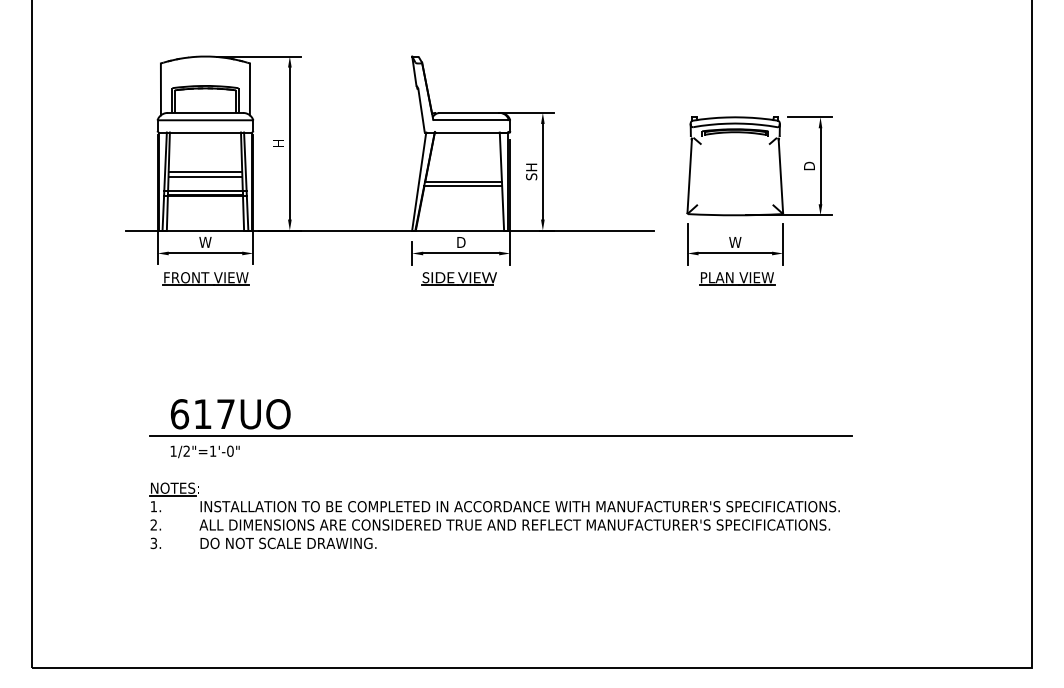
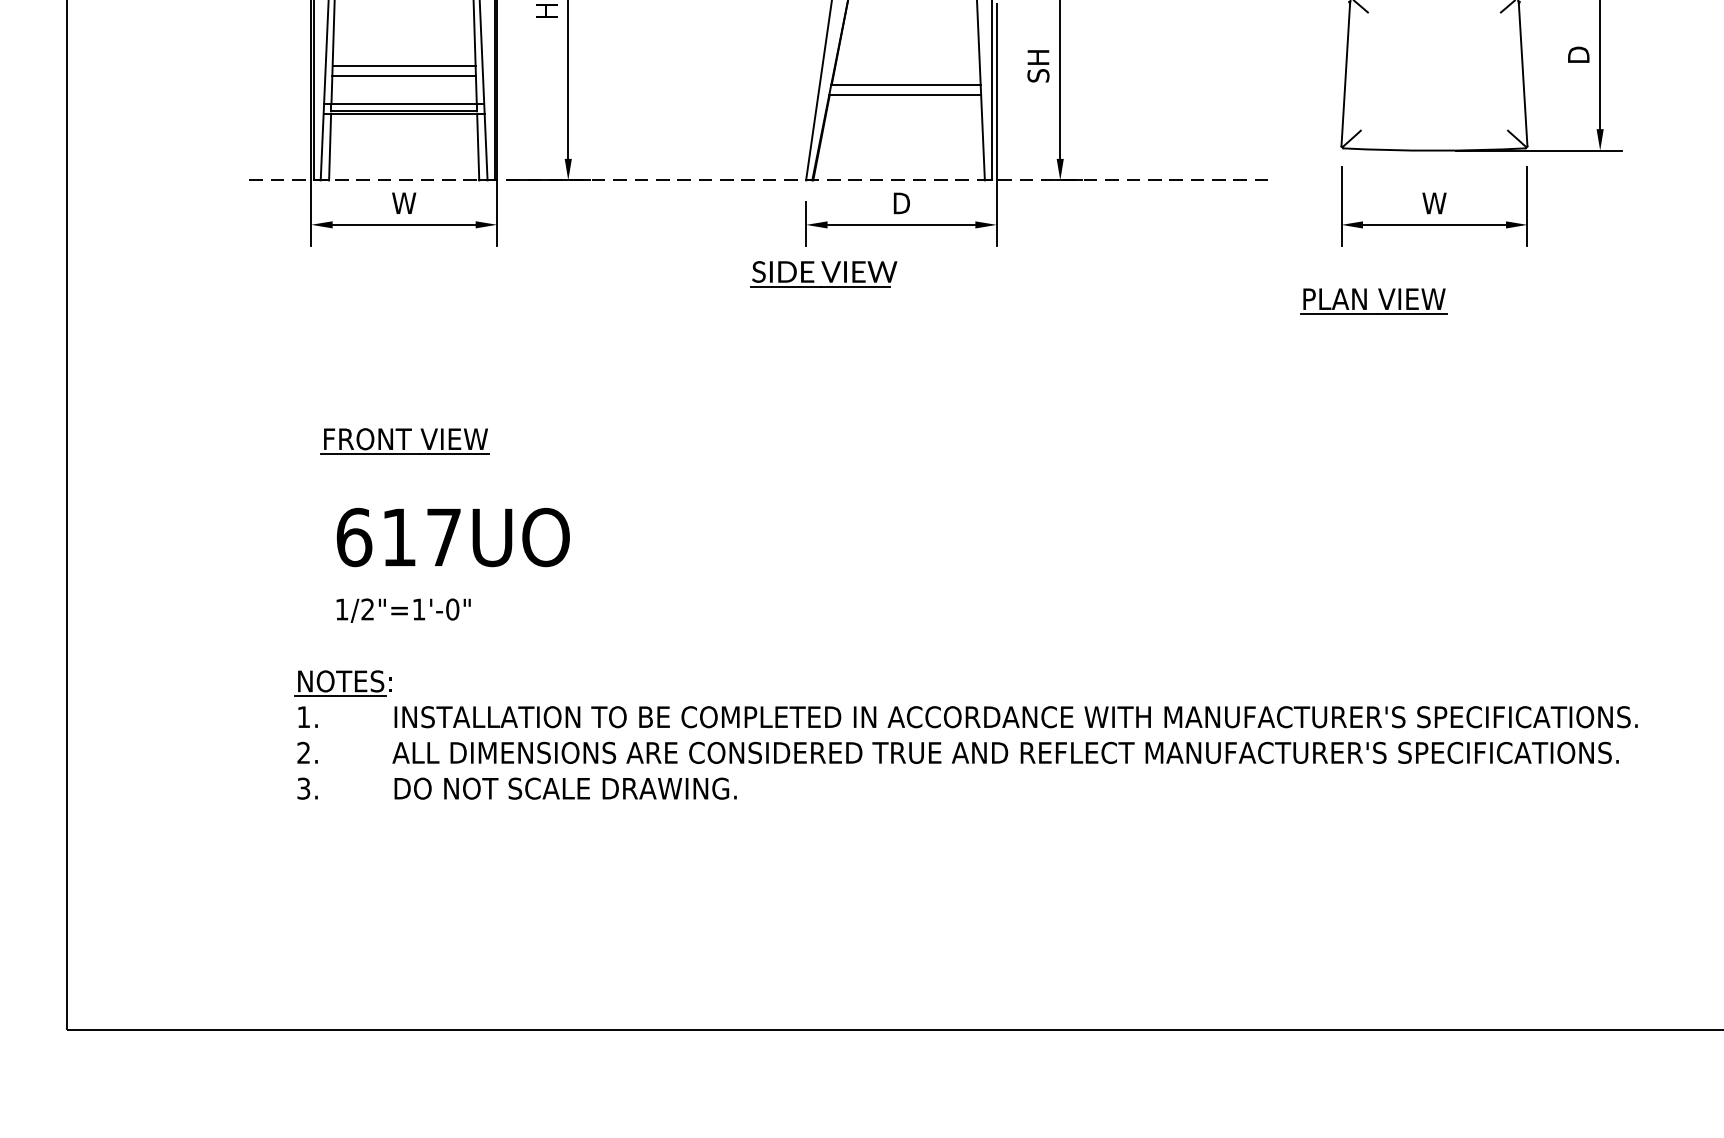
line: (389, 230) -> (762, 180), solid -> dashed
part: (205, 278) -> (404, 440), moved
part: (458, 278) -> (822, 273), moved
part: (737, 278) -> (1374, 300), moved
line: (500, 435) -> (977, 578), removed

